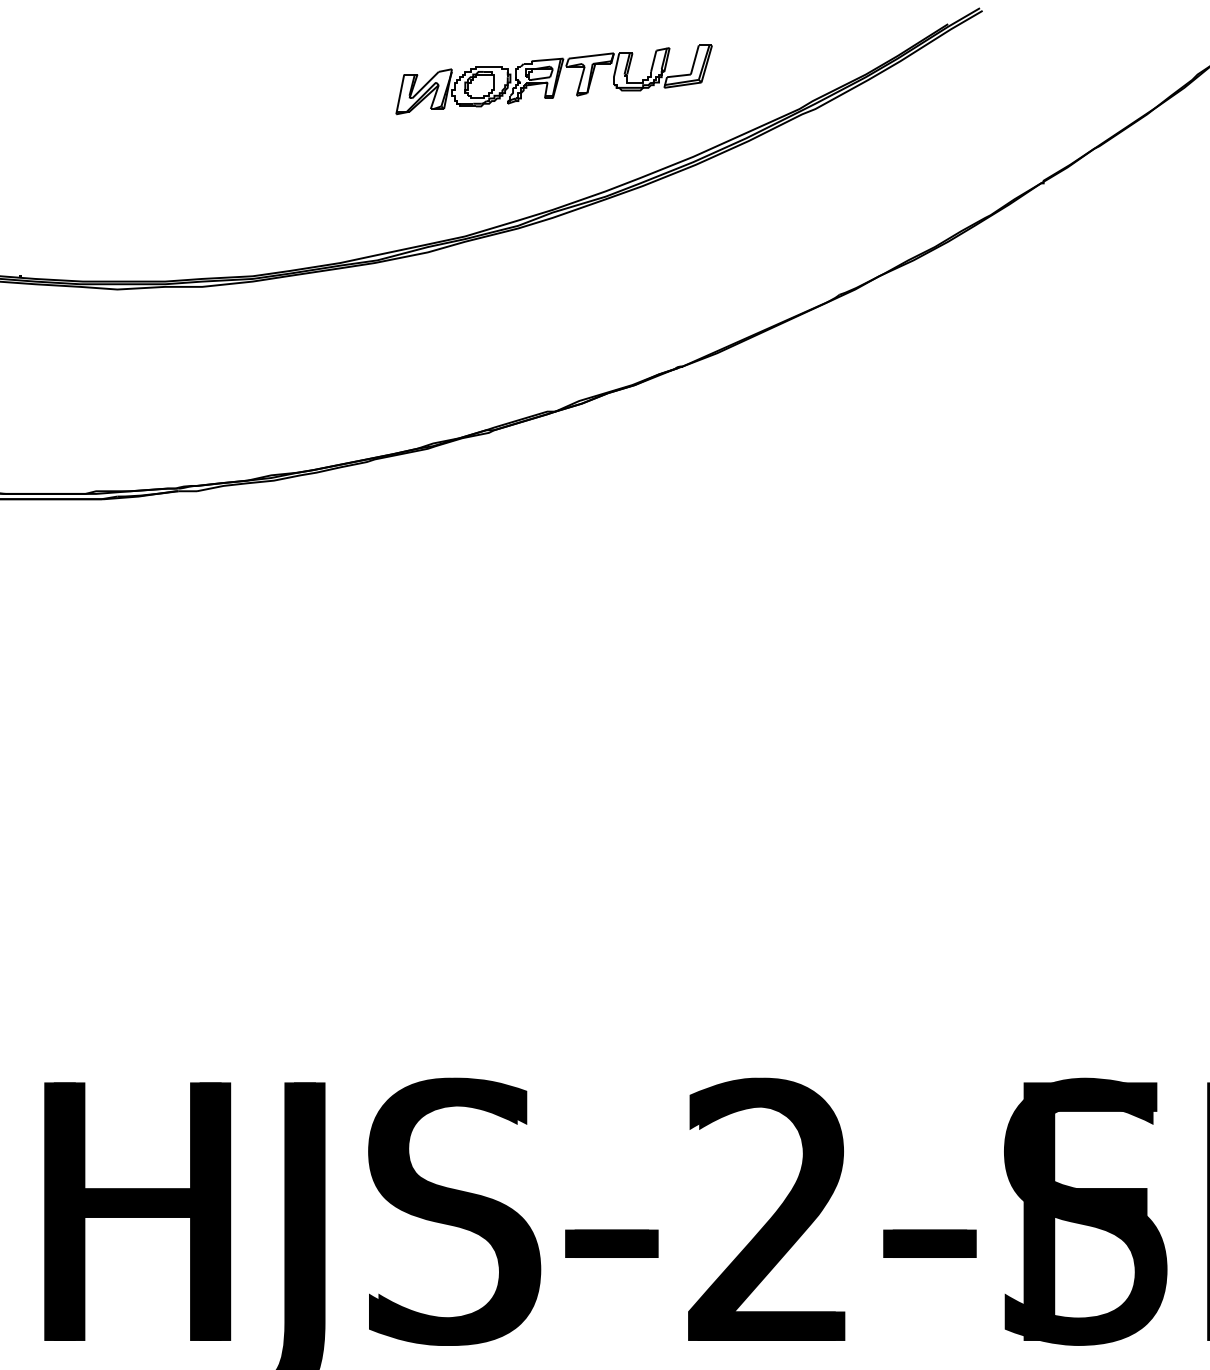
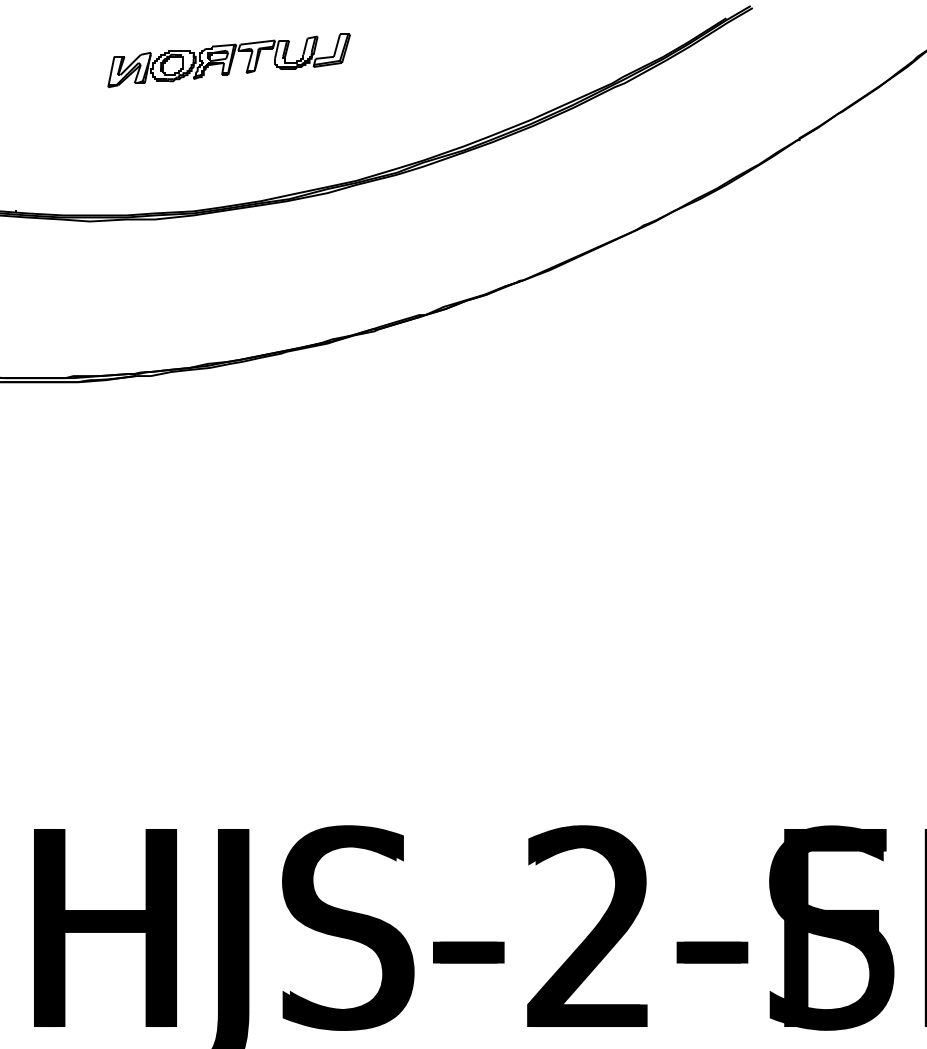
part: (553, 79) -> (228, 60), moved

